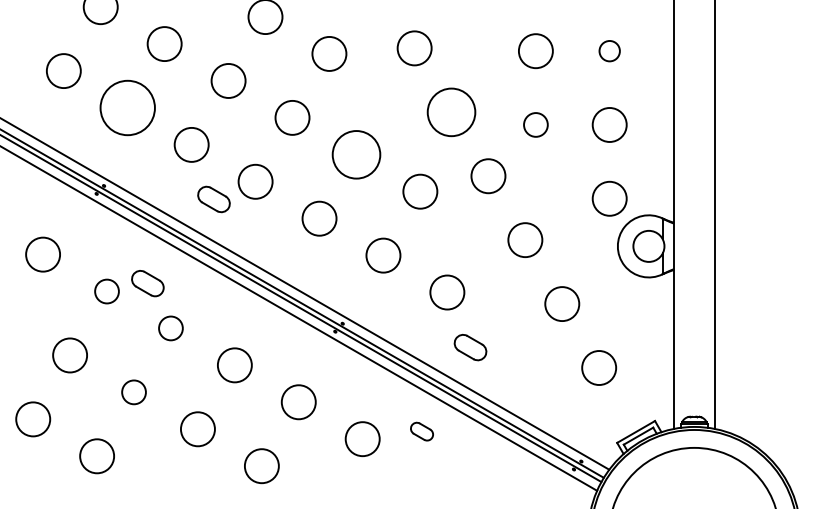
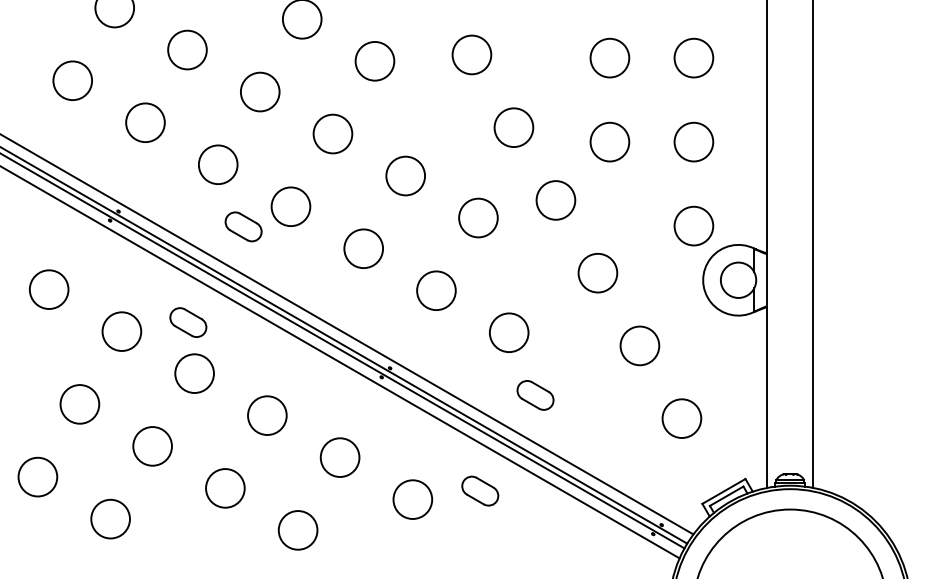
circle: (609, 50) -> (693, 57), size x1.67
circle: (127, 107) -> (145, 122), size x0.62
circle: (451, 112) -> (513, 127), size x0.71
circle: (535, 124) -> (609, 141), size x1.43
circle: (356, 154) -> (405, 175), size x0.71
part: (147, 283) -> (188, 322), moved
circle: (106, 291) -> (121, 331), size x1.43
circle: (170, 328) -> (194, 373), size x1.43
circle: (133, 392) -> (152, 446), size x1.43
part: (422, 431) -> (480, 490), size x1.43

